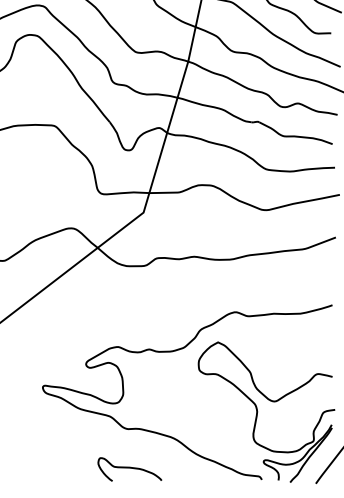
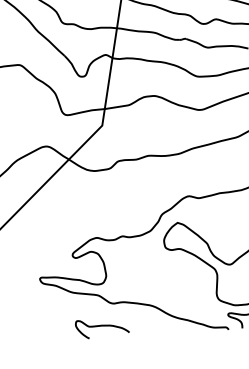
curve: (129, 468) -> (101, 326), moved

